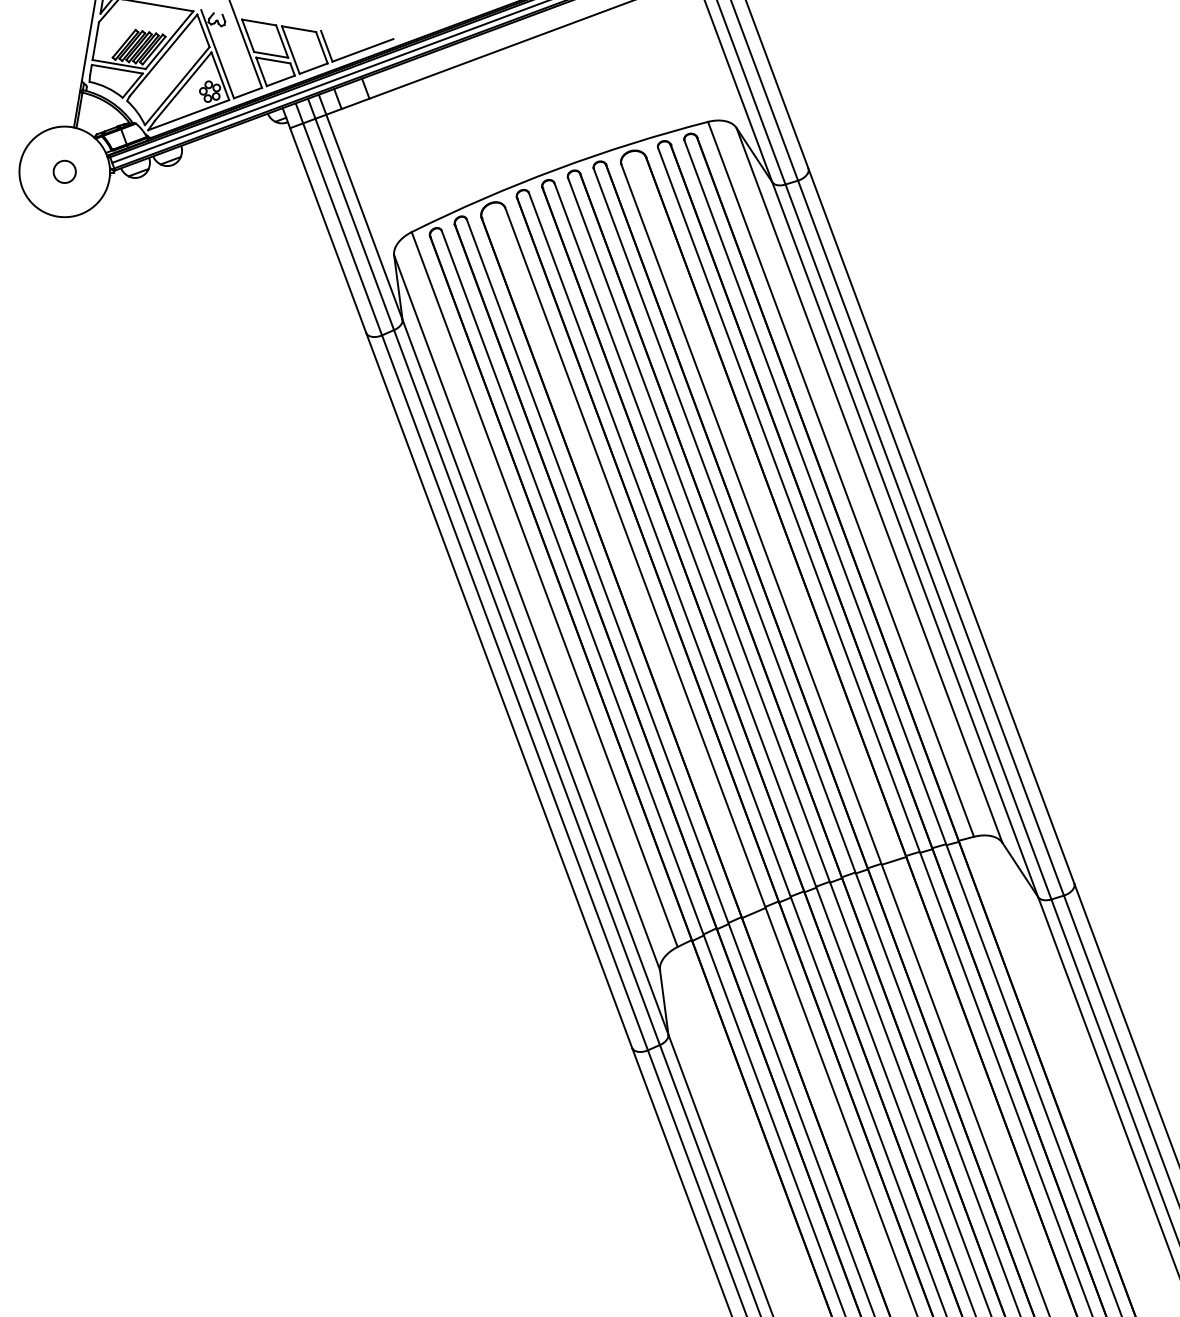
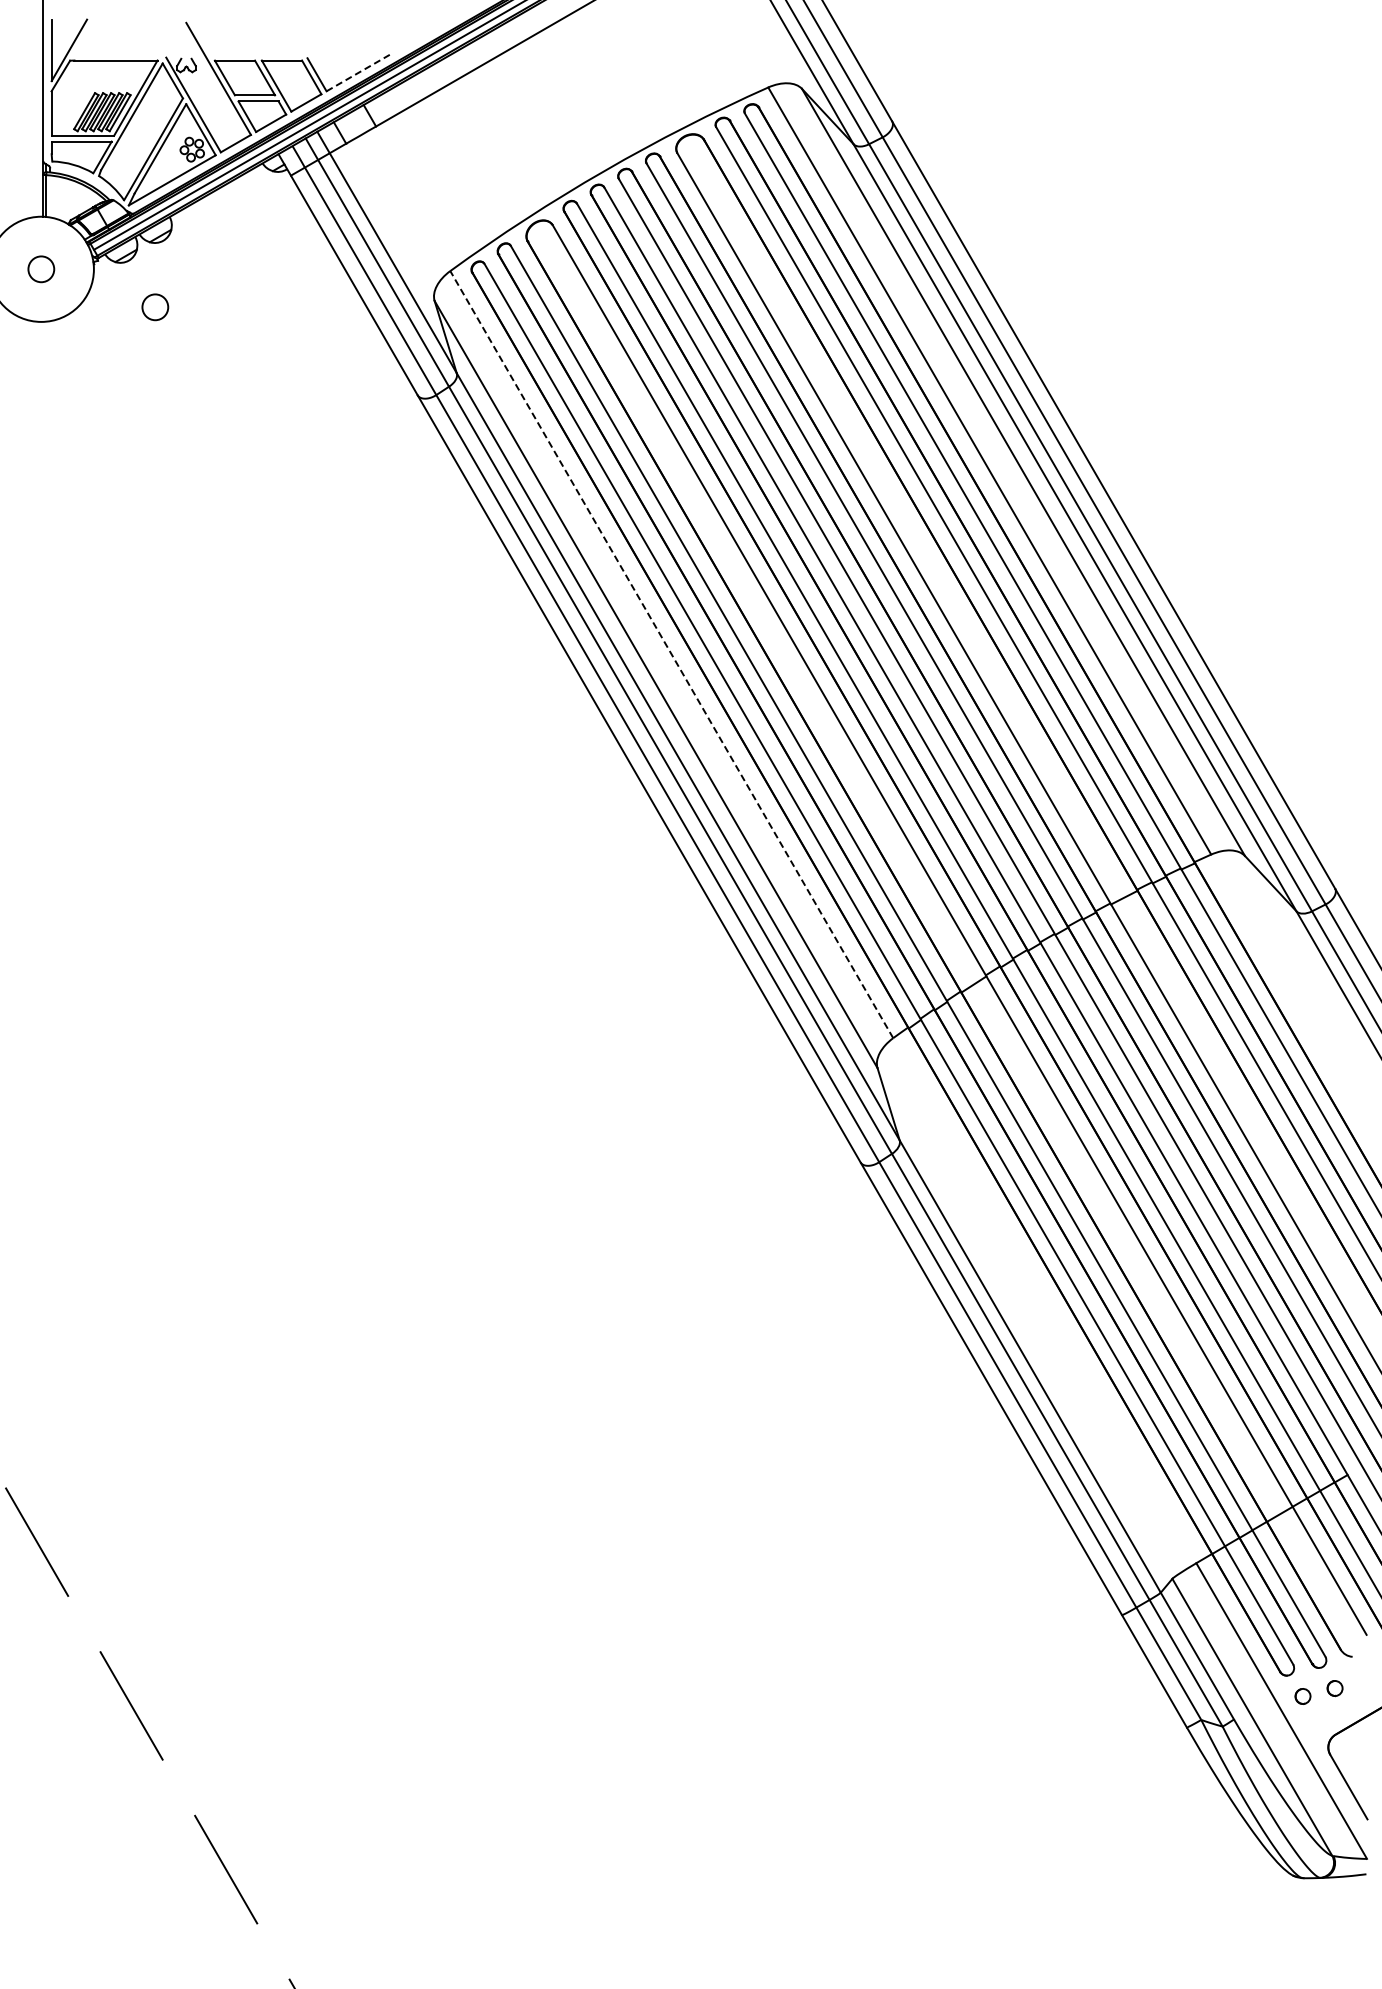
line: (363, 50) -> (359, 72), solid -> dashed
circle: (156, 220) -> (155, 307), added
line: (544, 589) -> (671, 654), solid -> dashed

